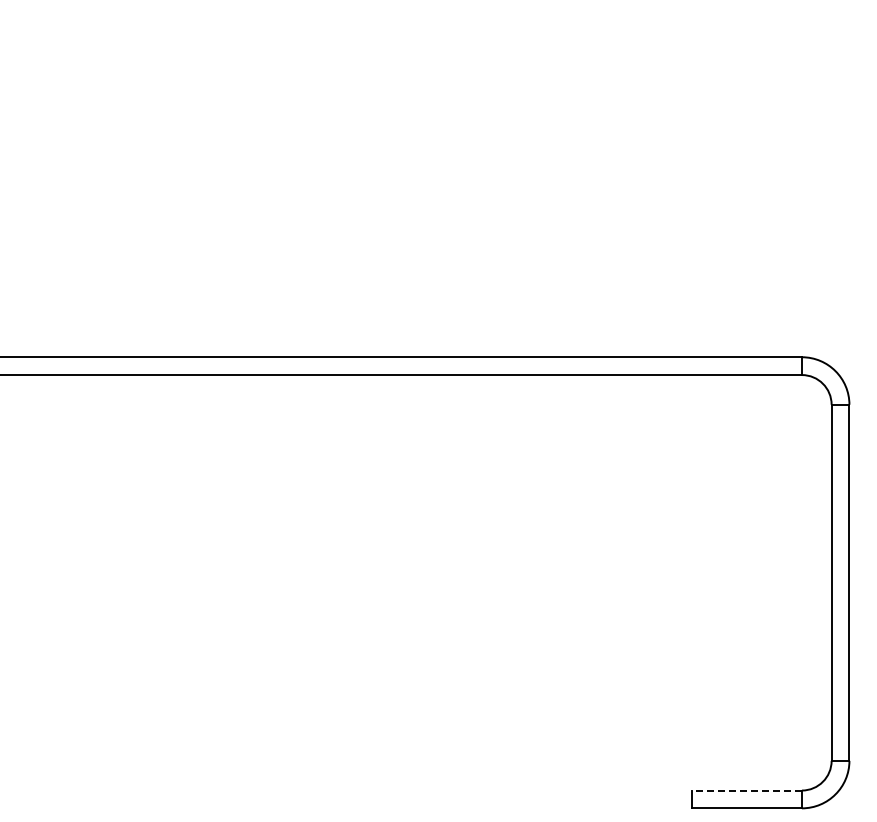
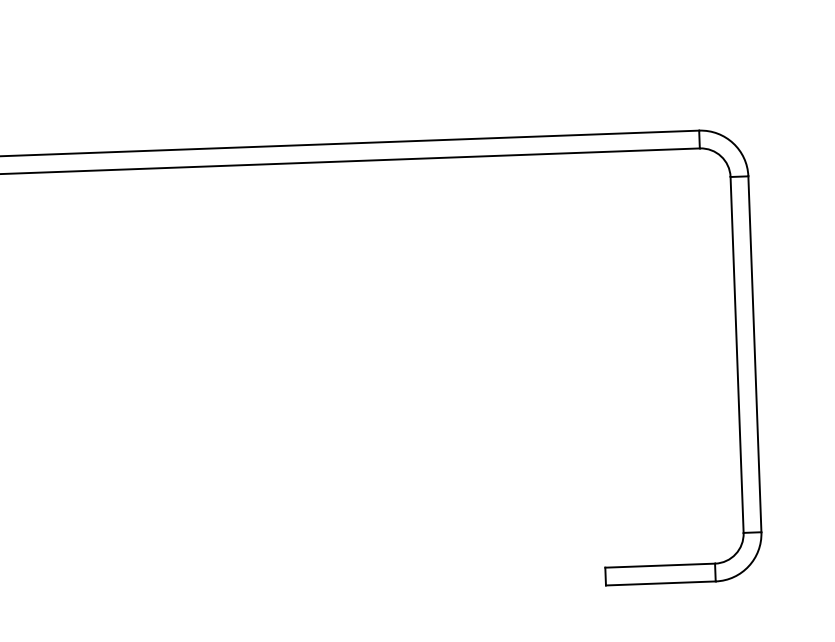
line: (747, 790) -> (660, 565), dashed -> solid

